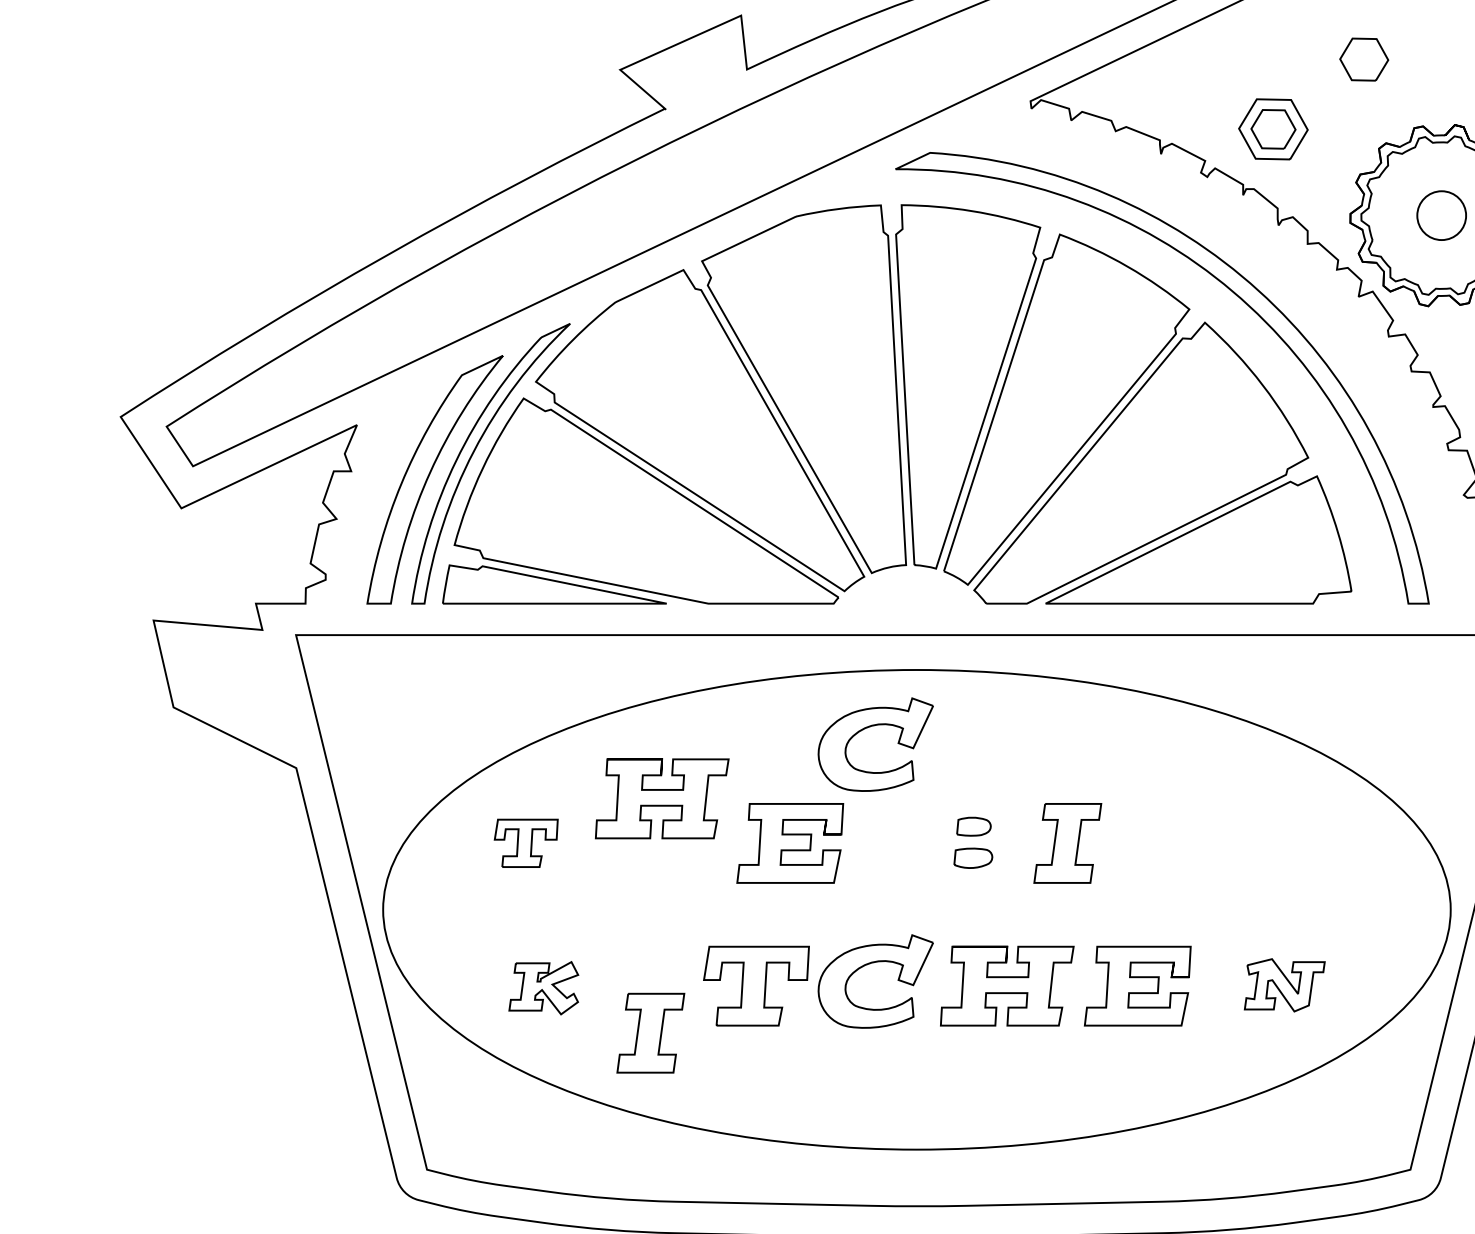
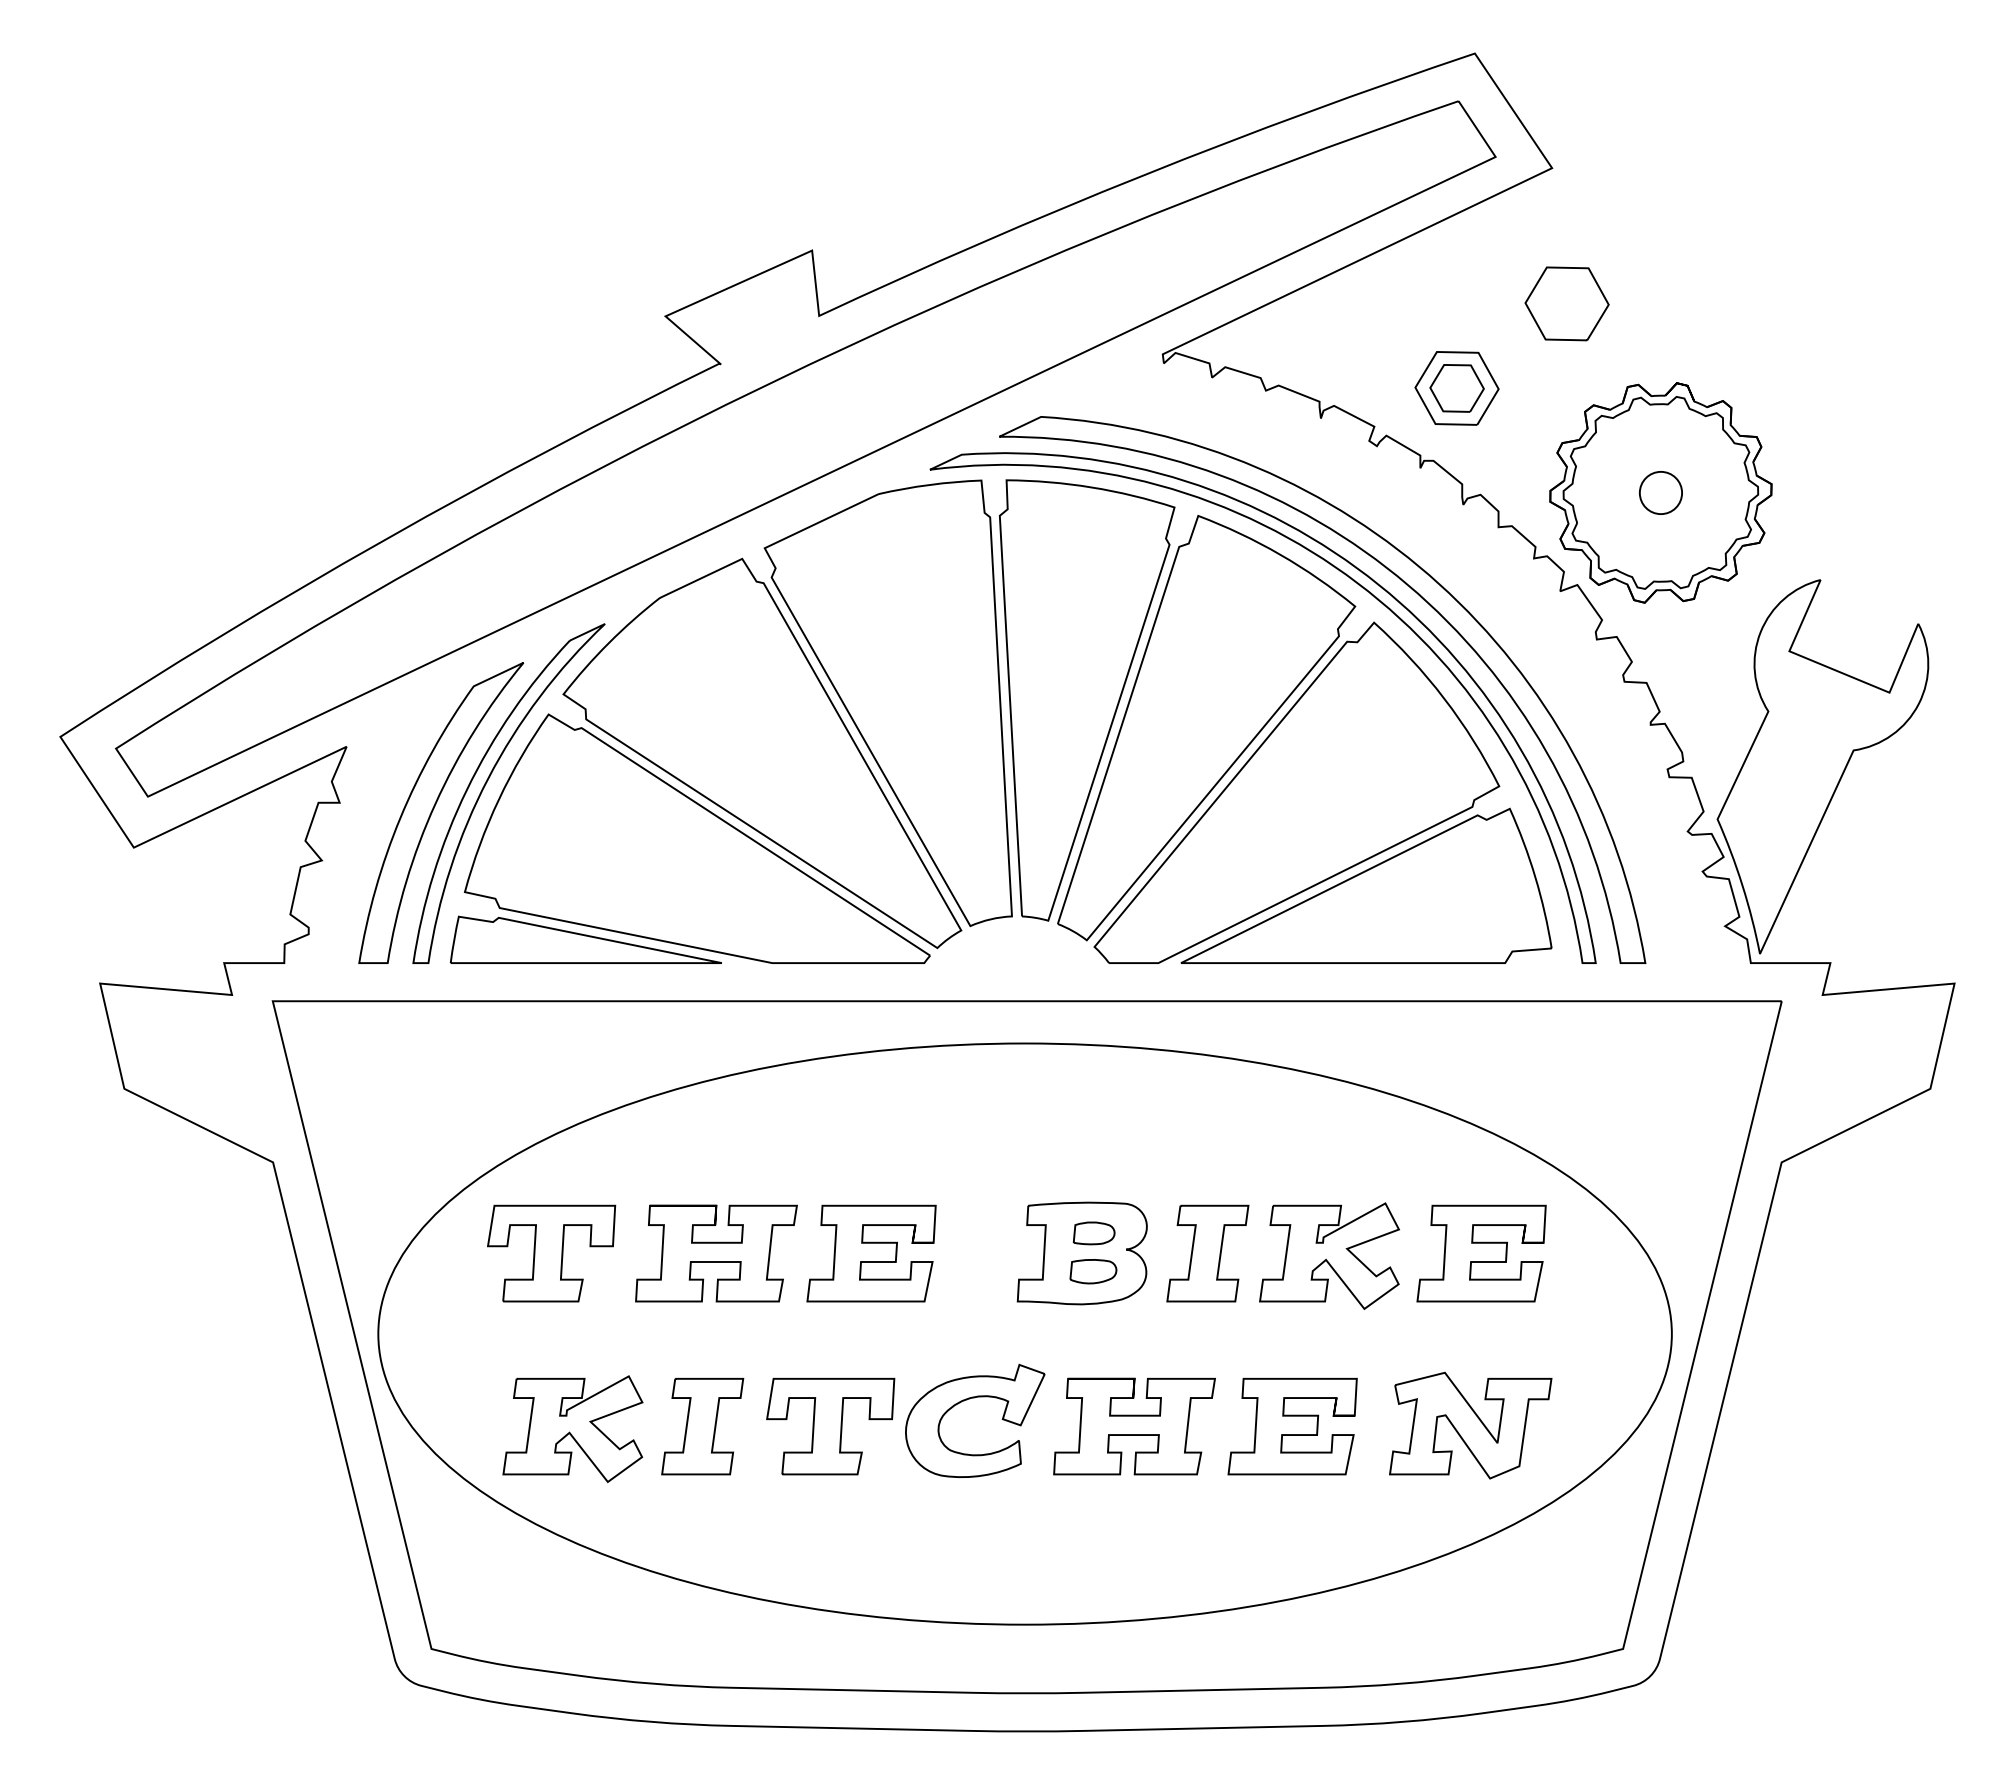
part: (1363, 59) -> (1566, 303), size x1.43
circle: (1441, 215) -> (1660, 492), size x0.71
part: (1188, 289) -> (1354, 582), added
part: (869, 727) -> (967, 1113), removed
curve: (662, 805) -> (716, 1261), moved
part: (526, 843) -> (551, 1253), size x1.67
part: (963, 843) -> (1081, 1253), added
part: (1168, 844) -> (1329, 1255), added
curve: (1293, 849) -> (1481, 1261), added
part: (1284, 985) -> (1470, 1425), size x1.67
part: (543, 987) -> (572, 1428), size x1.67
part: (650, 1033) -> (702, 1426), moved

